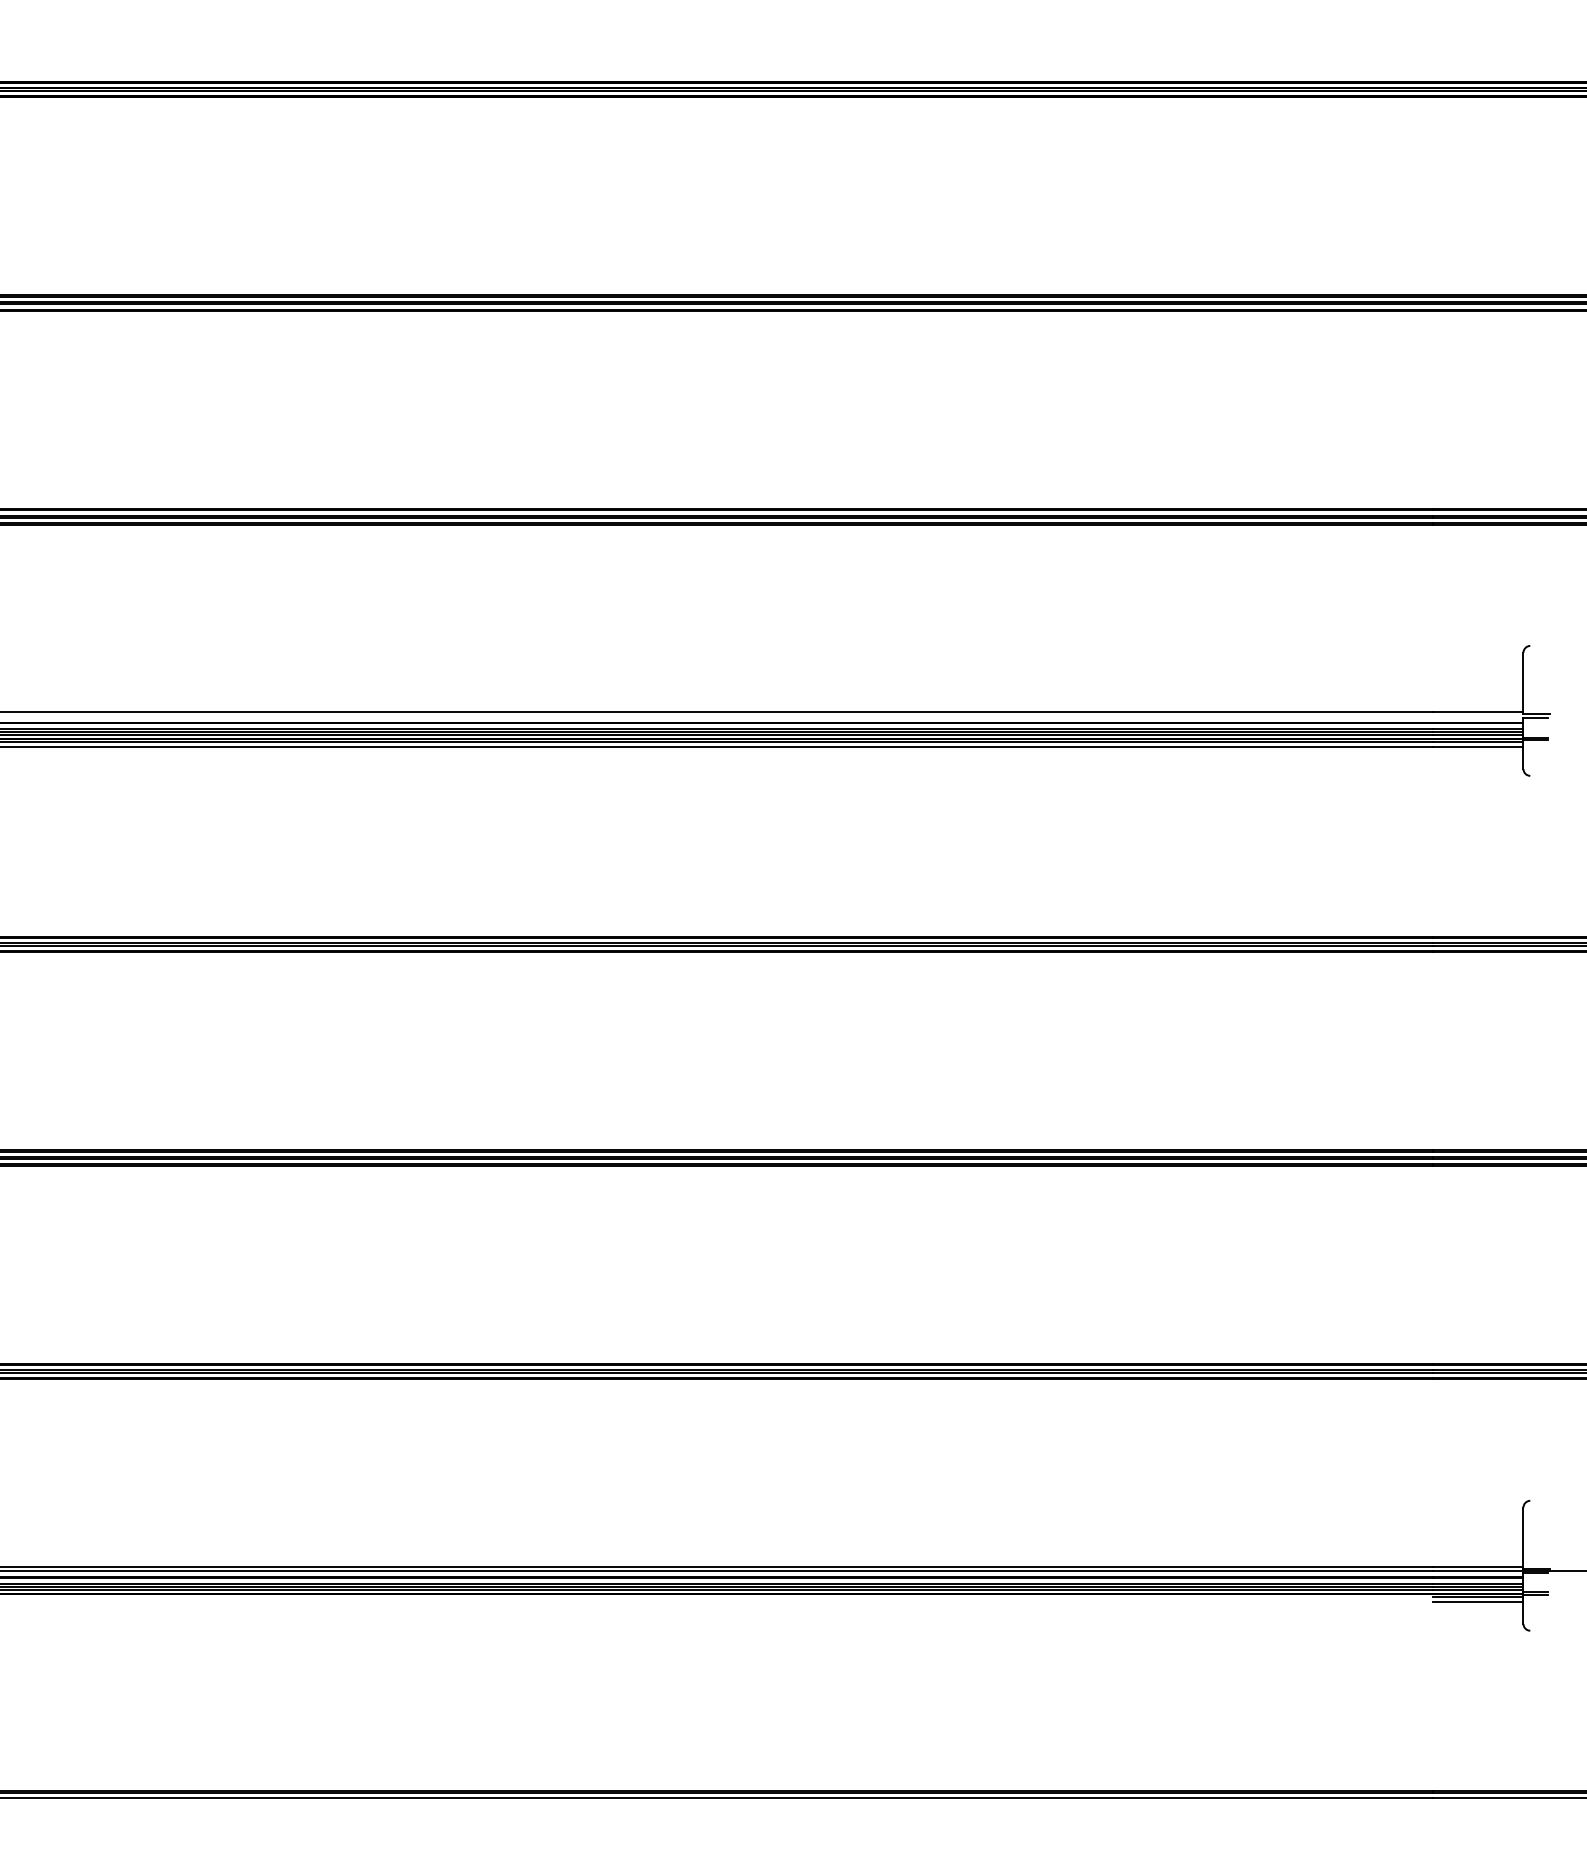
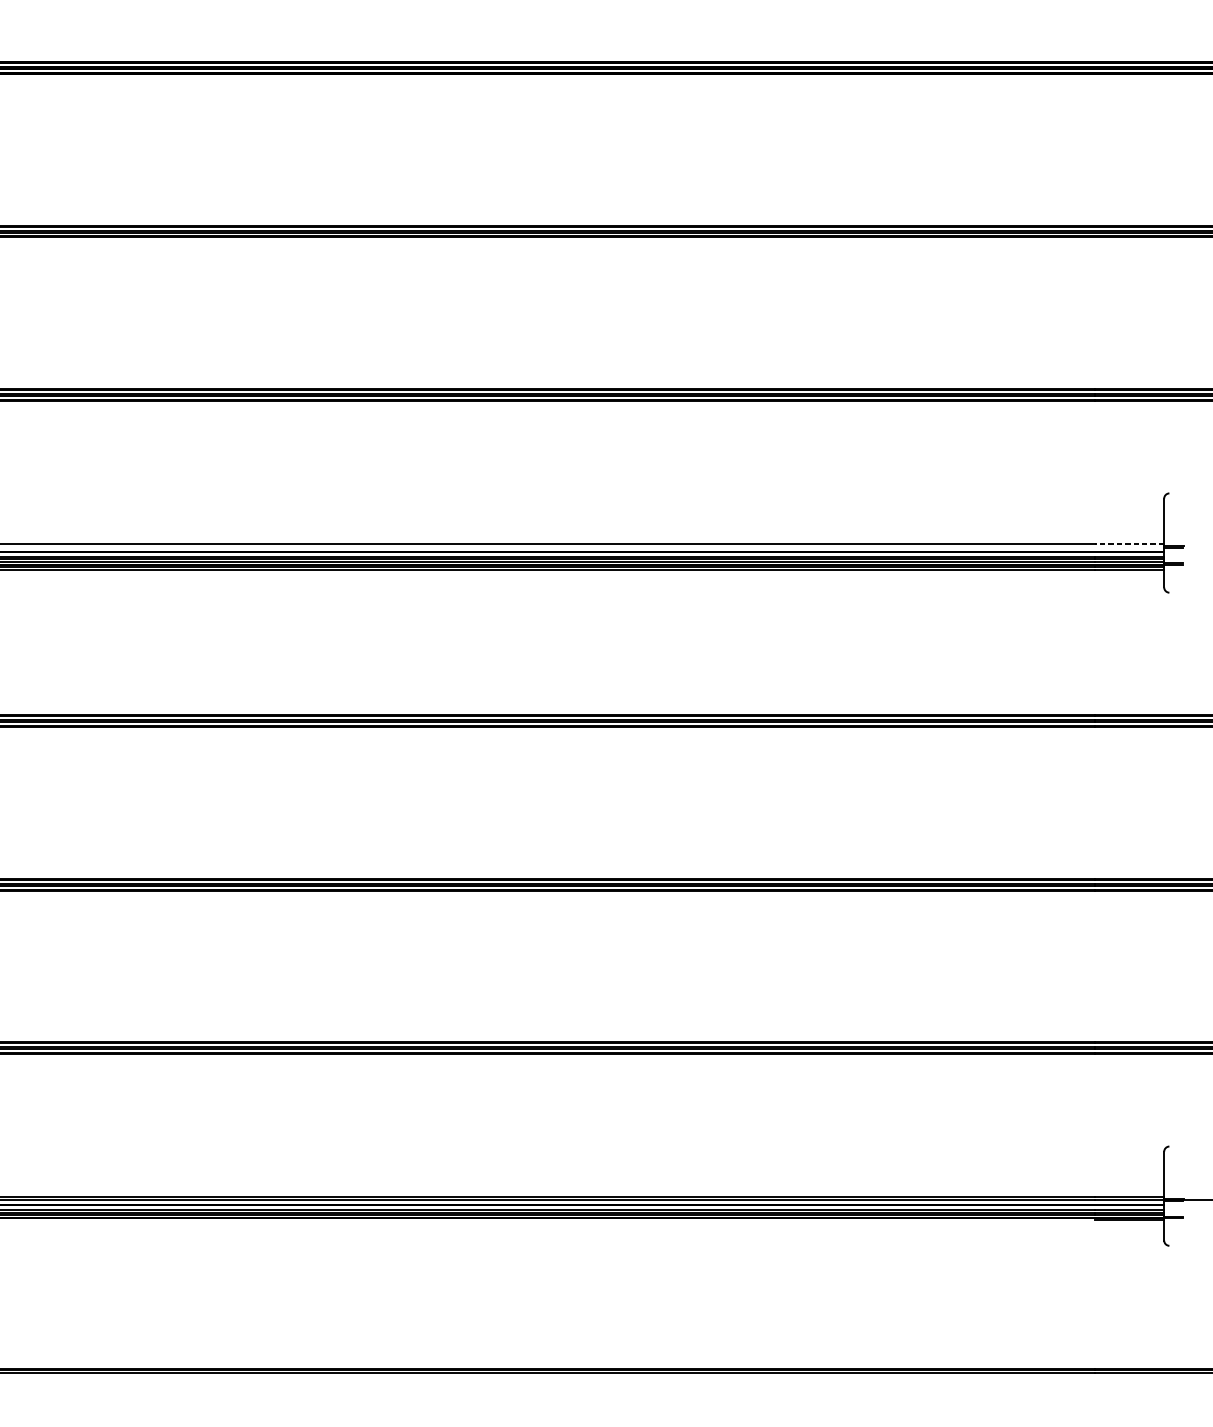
line: (1477, 711) -> (1129, 543), solid -> dashed
line: (1477, 1601) -> (1129, 1223), removed

